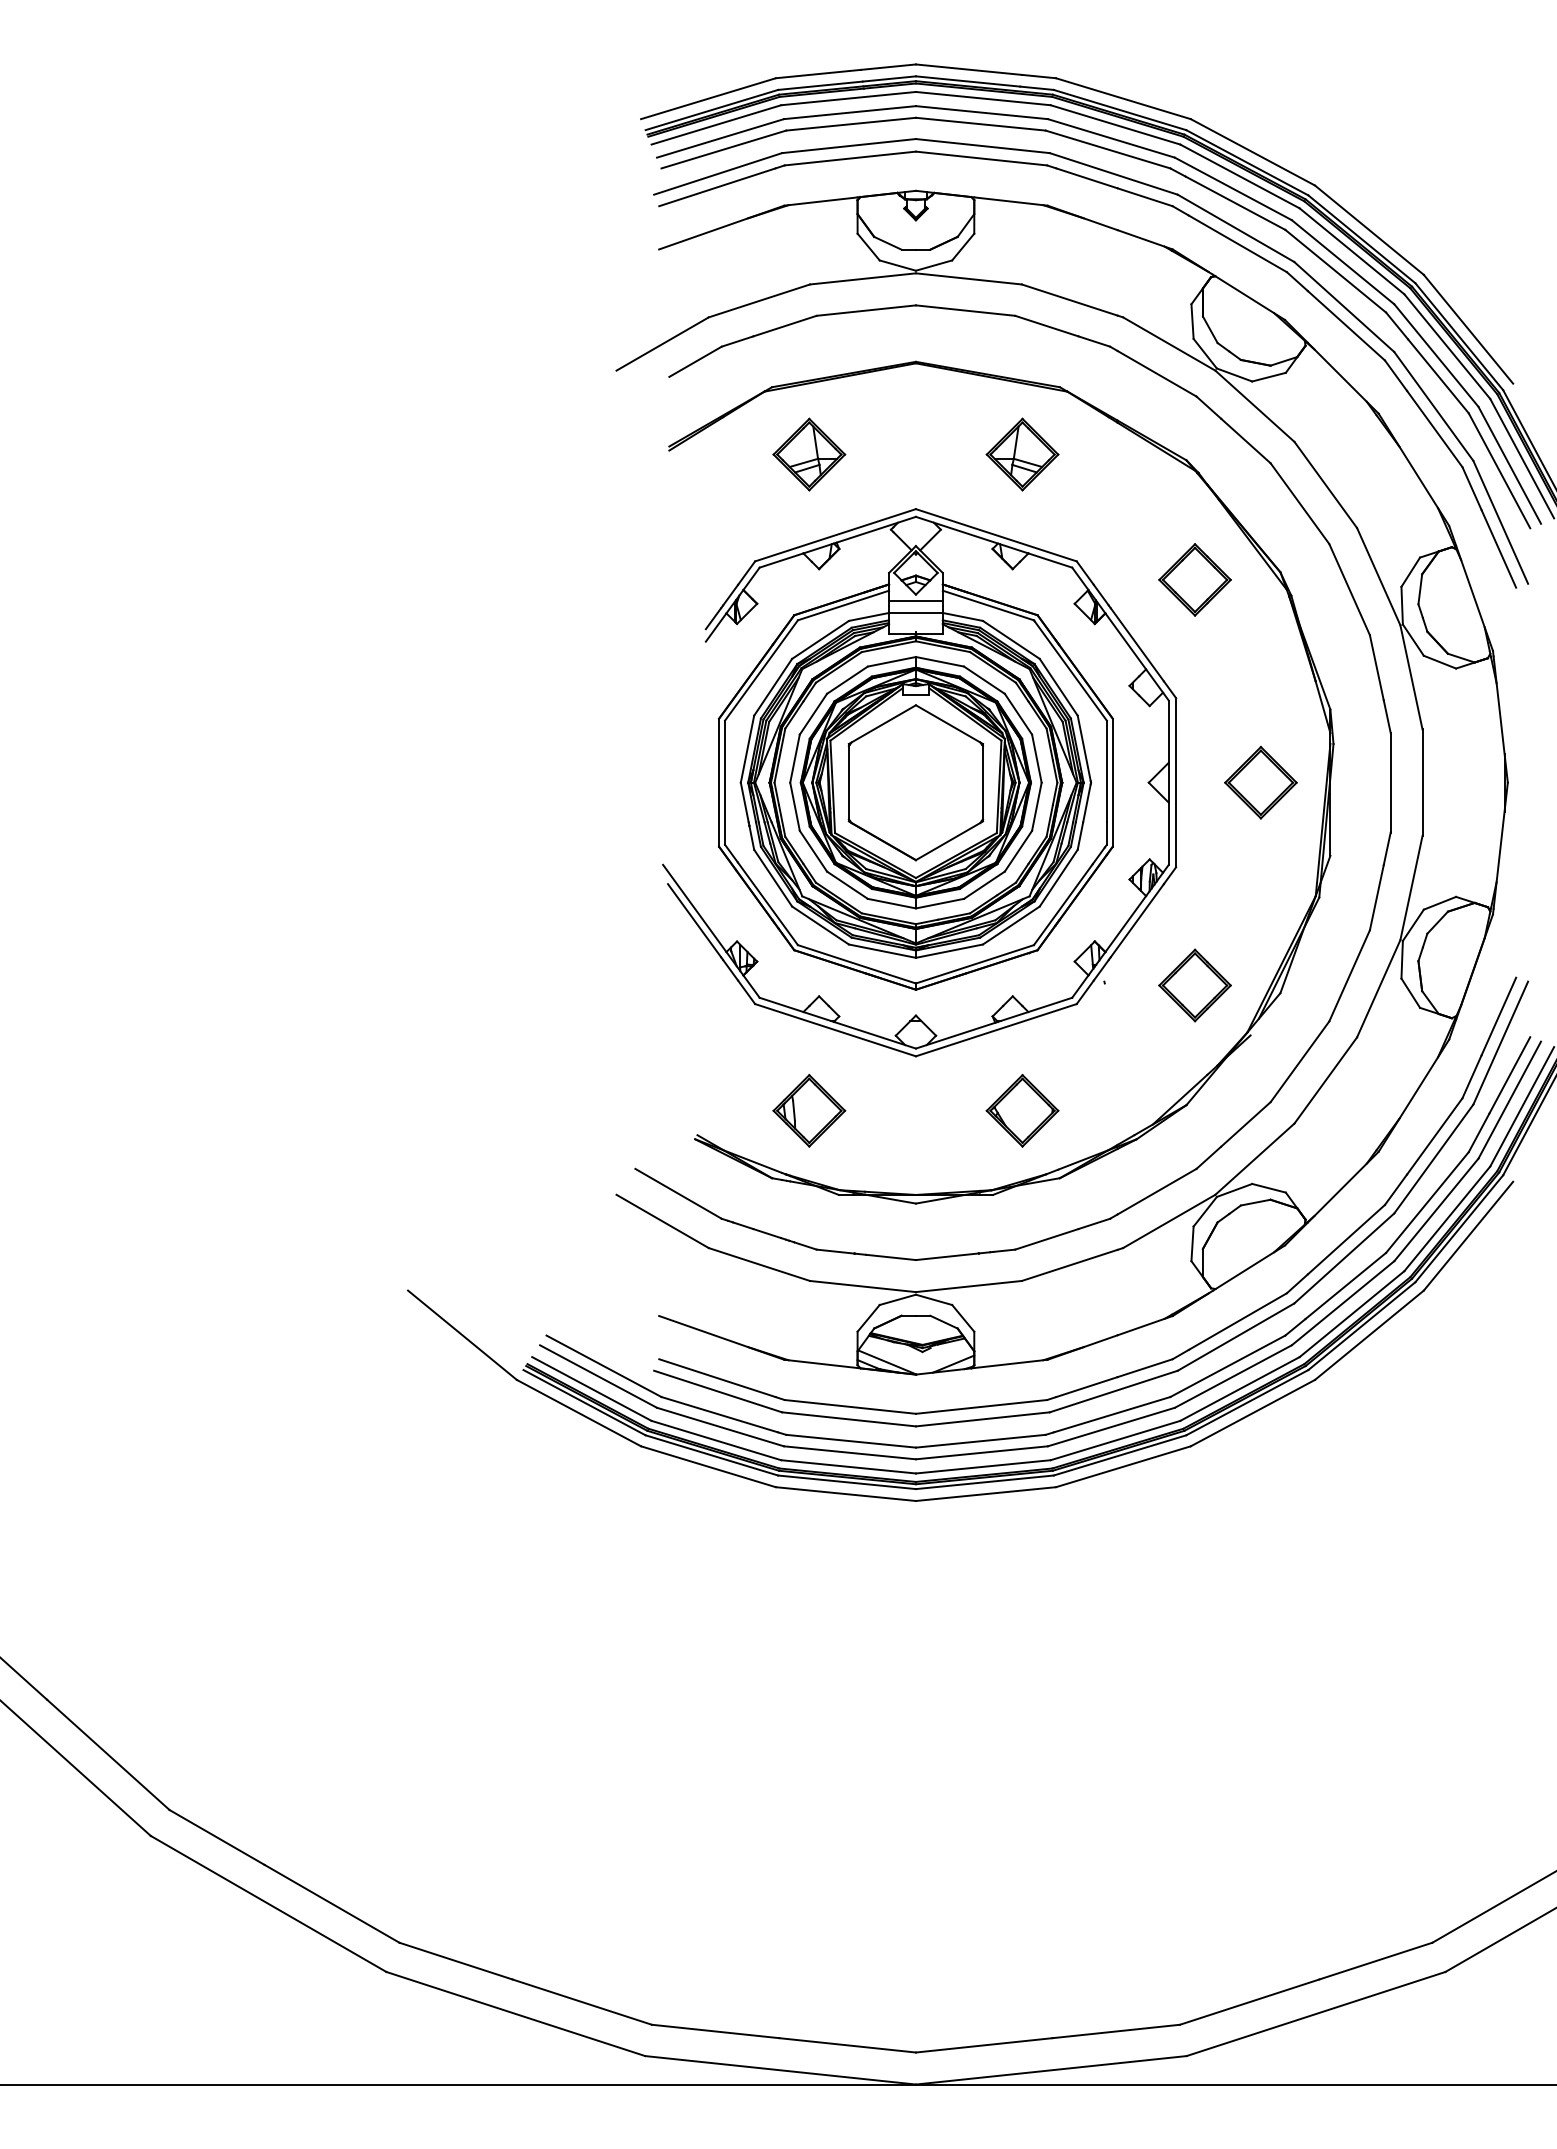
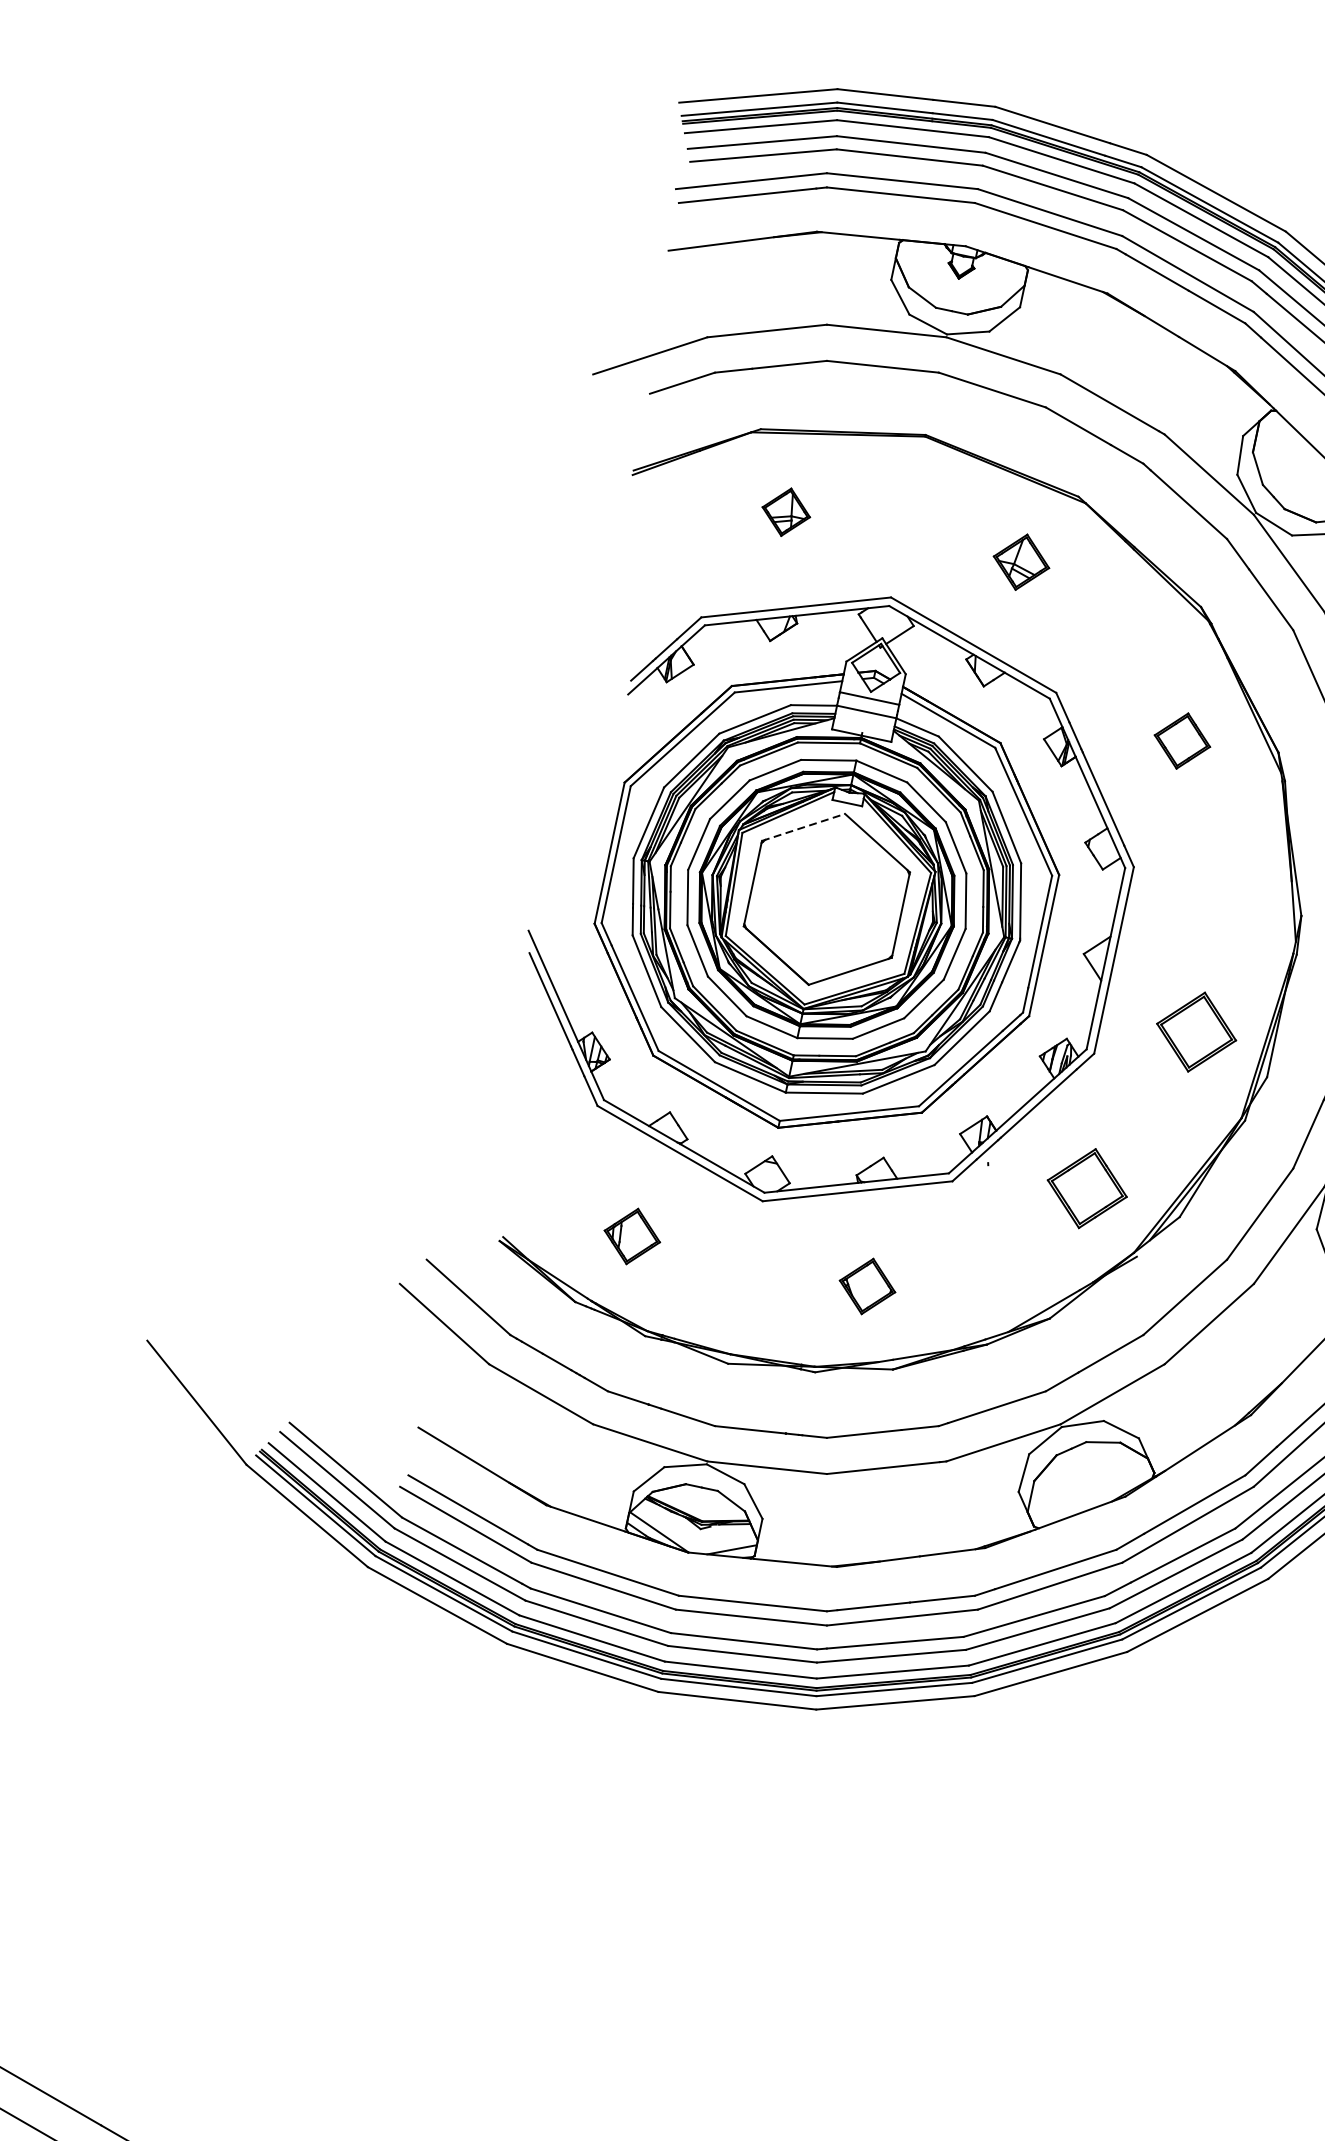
part: (809, 454) -> (786, 512), size x0.6
part: (1022, 454) -> (1021, 562), size x0.7
part: (1194, 579) -> (1181, 740), size x0.7
line: (882, 724) -> (803, 827), solid -> dashed
part: (1260, 782) -> (1196, 1031), moved
part: (809, 1110) -> (632, 1236), size x0.7
part: (1022, 1110) -> (867, 1286), size x0.7

